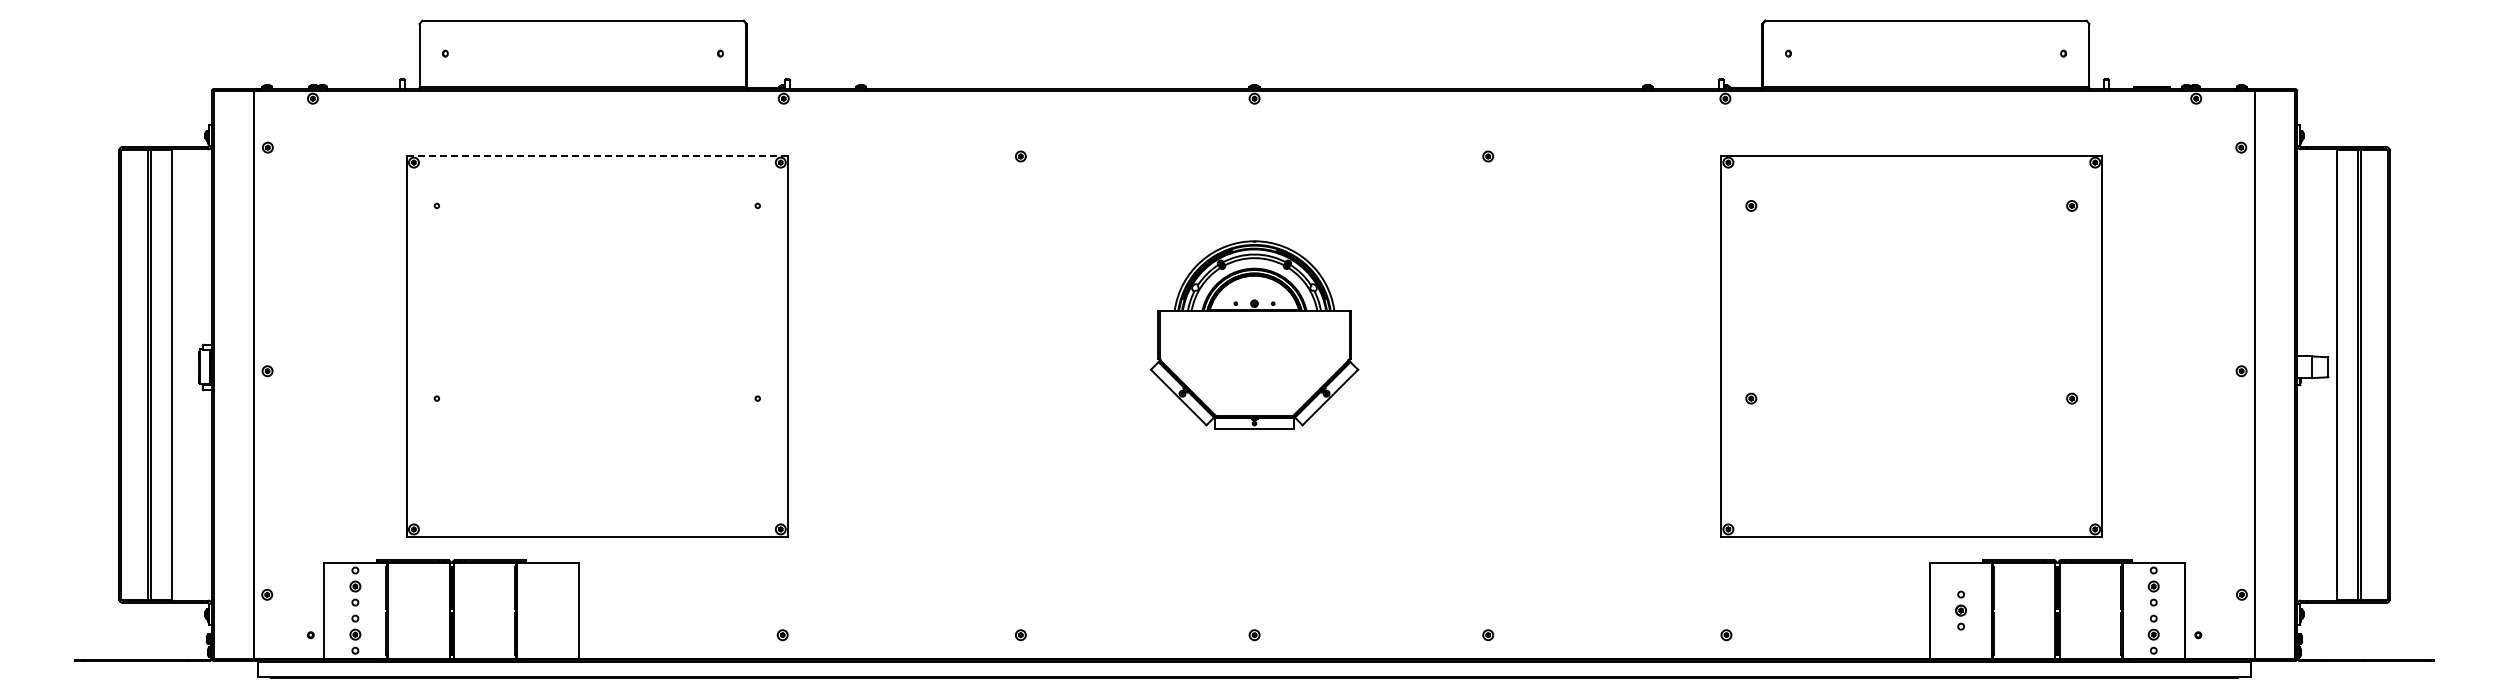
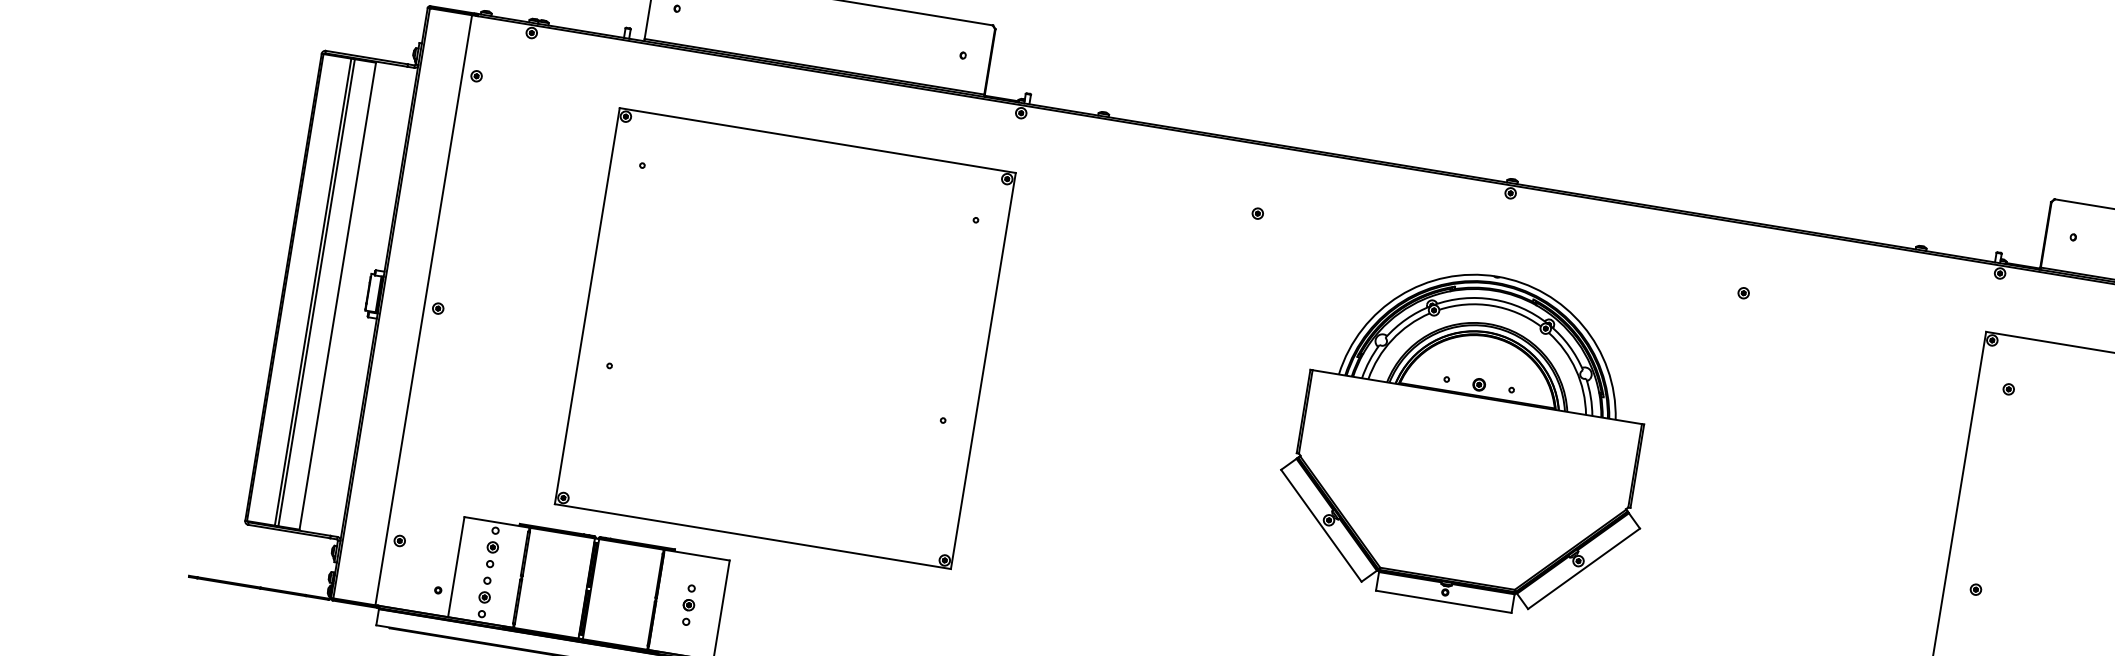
line: (597, 155) -> (817, 140), dashed -> solid
part: (1254, 334) -> (1470, 438), size x1.67
part: (547, 610) -> (688, 605), added

